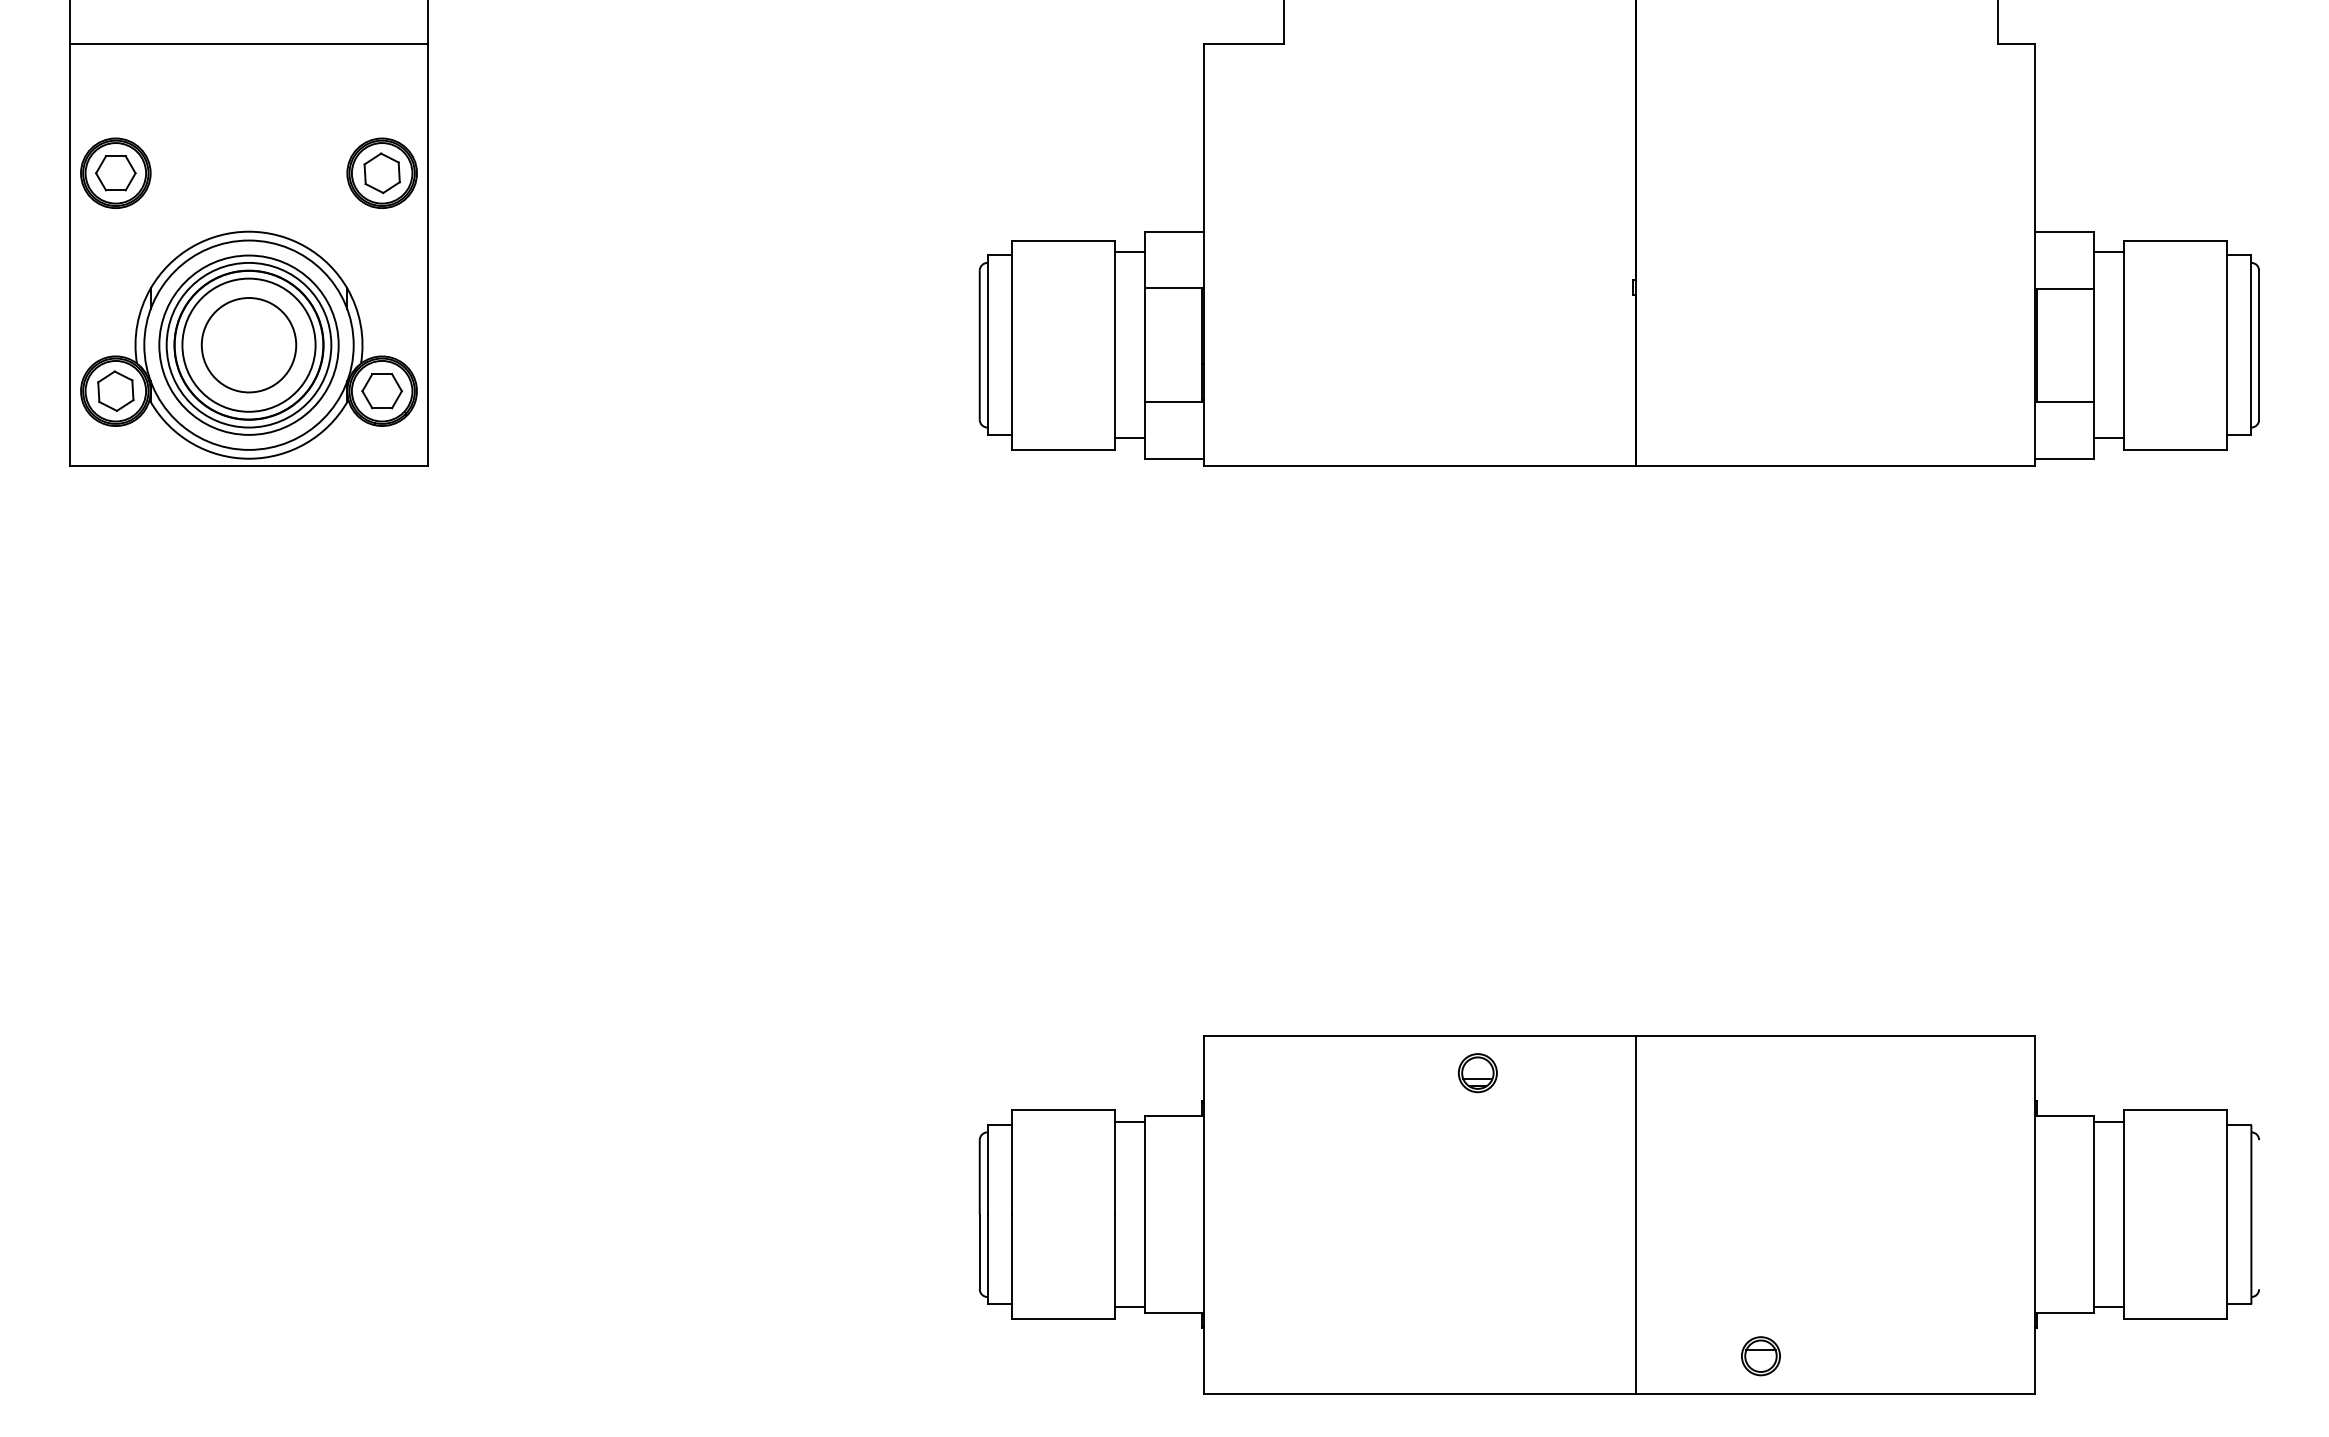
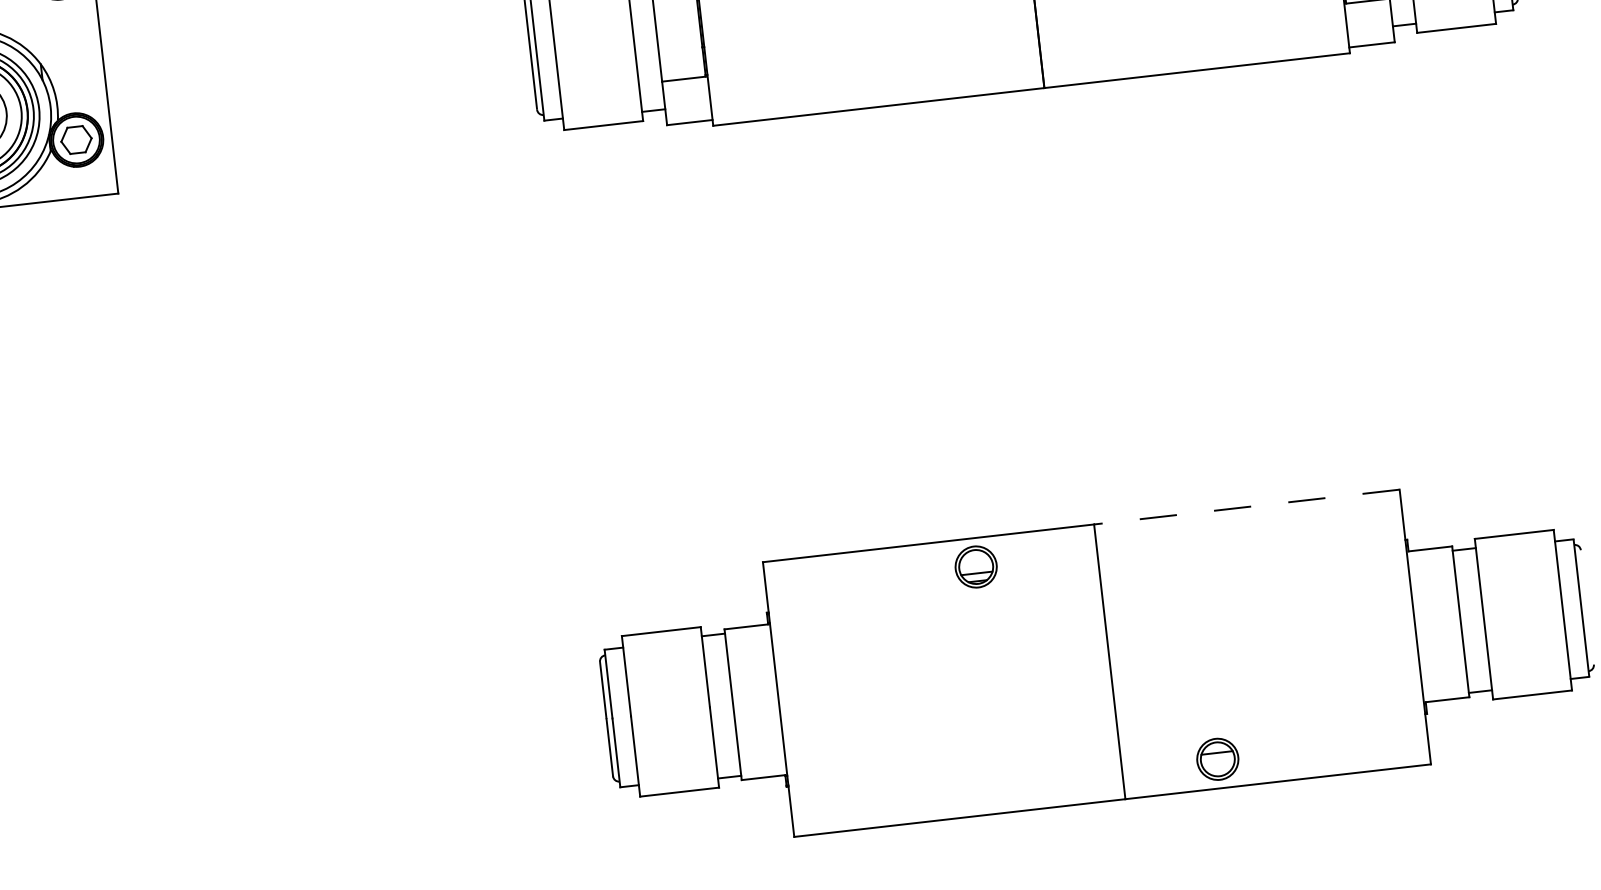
line: (1834, 1035) -> (1246, 507), solid -> dashed
part: (1477, 1073) -> (975, 567), size x1.4
part: (1760, 1356) -> (1217, 759), size x1.4

